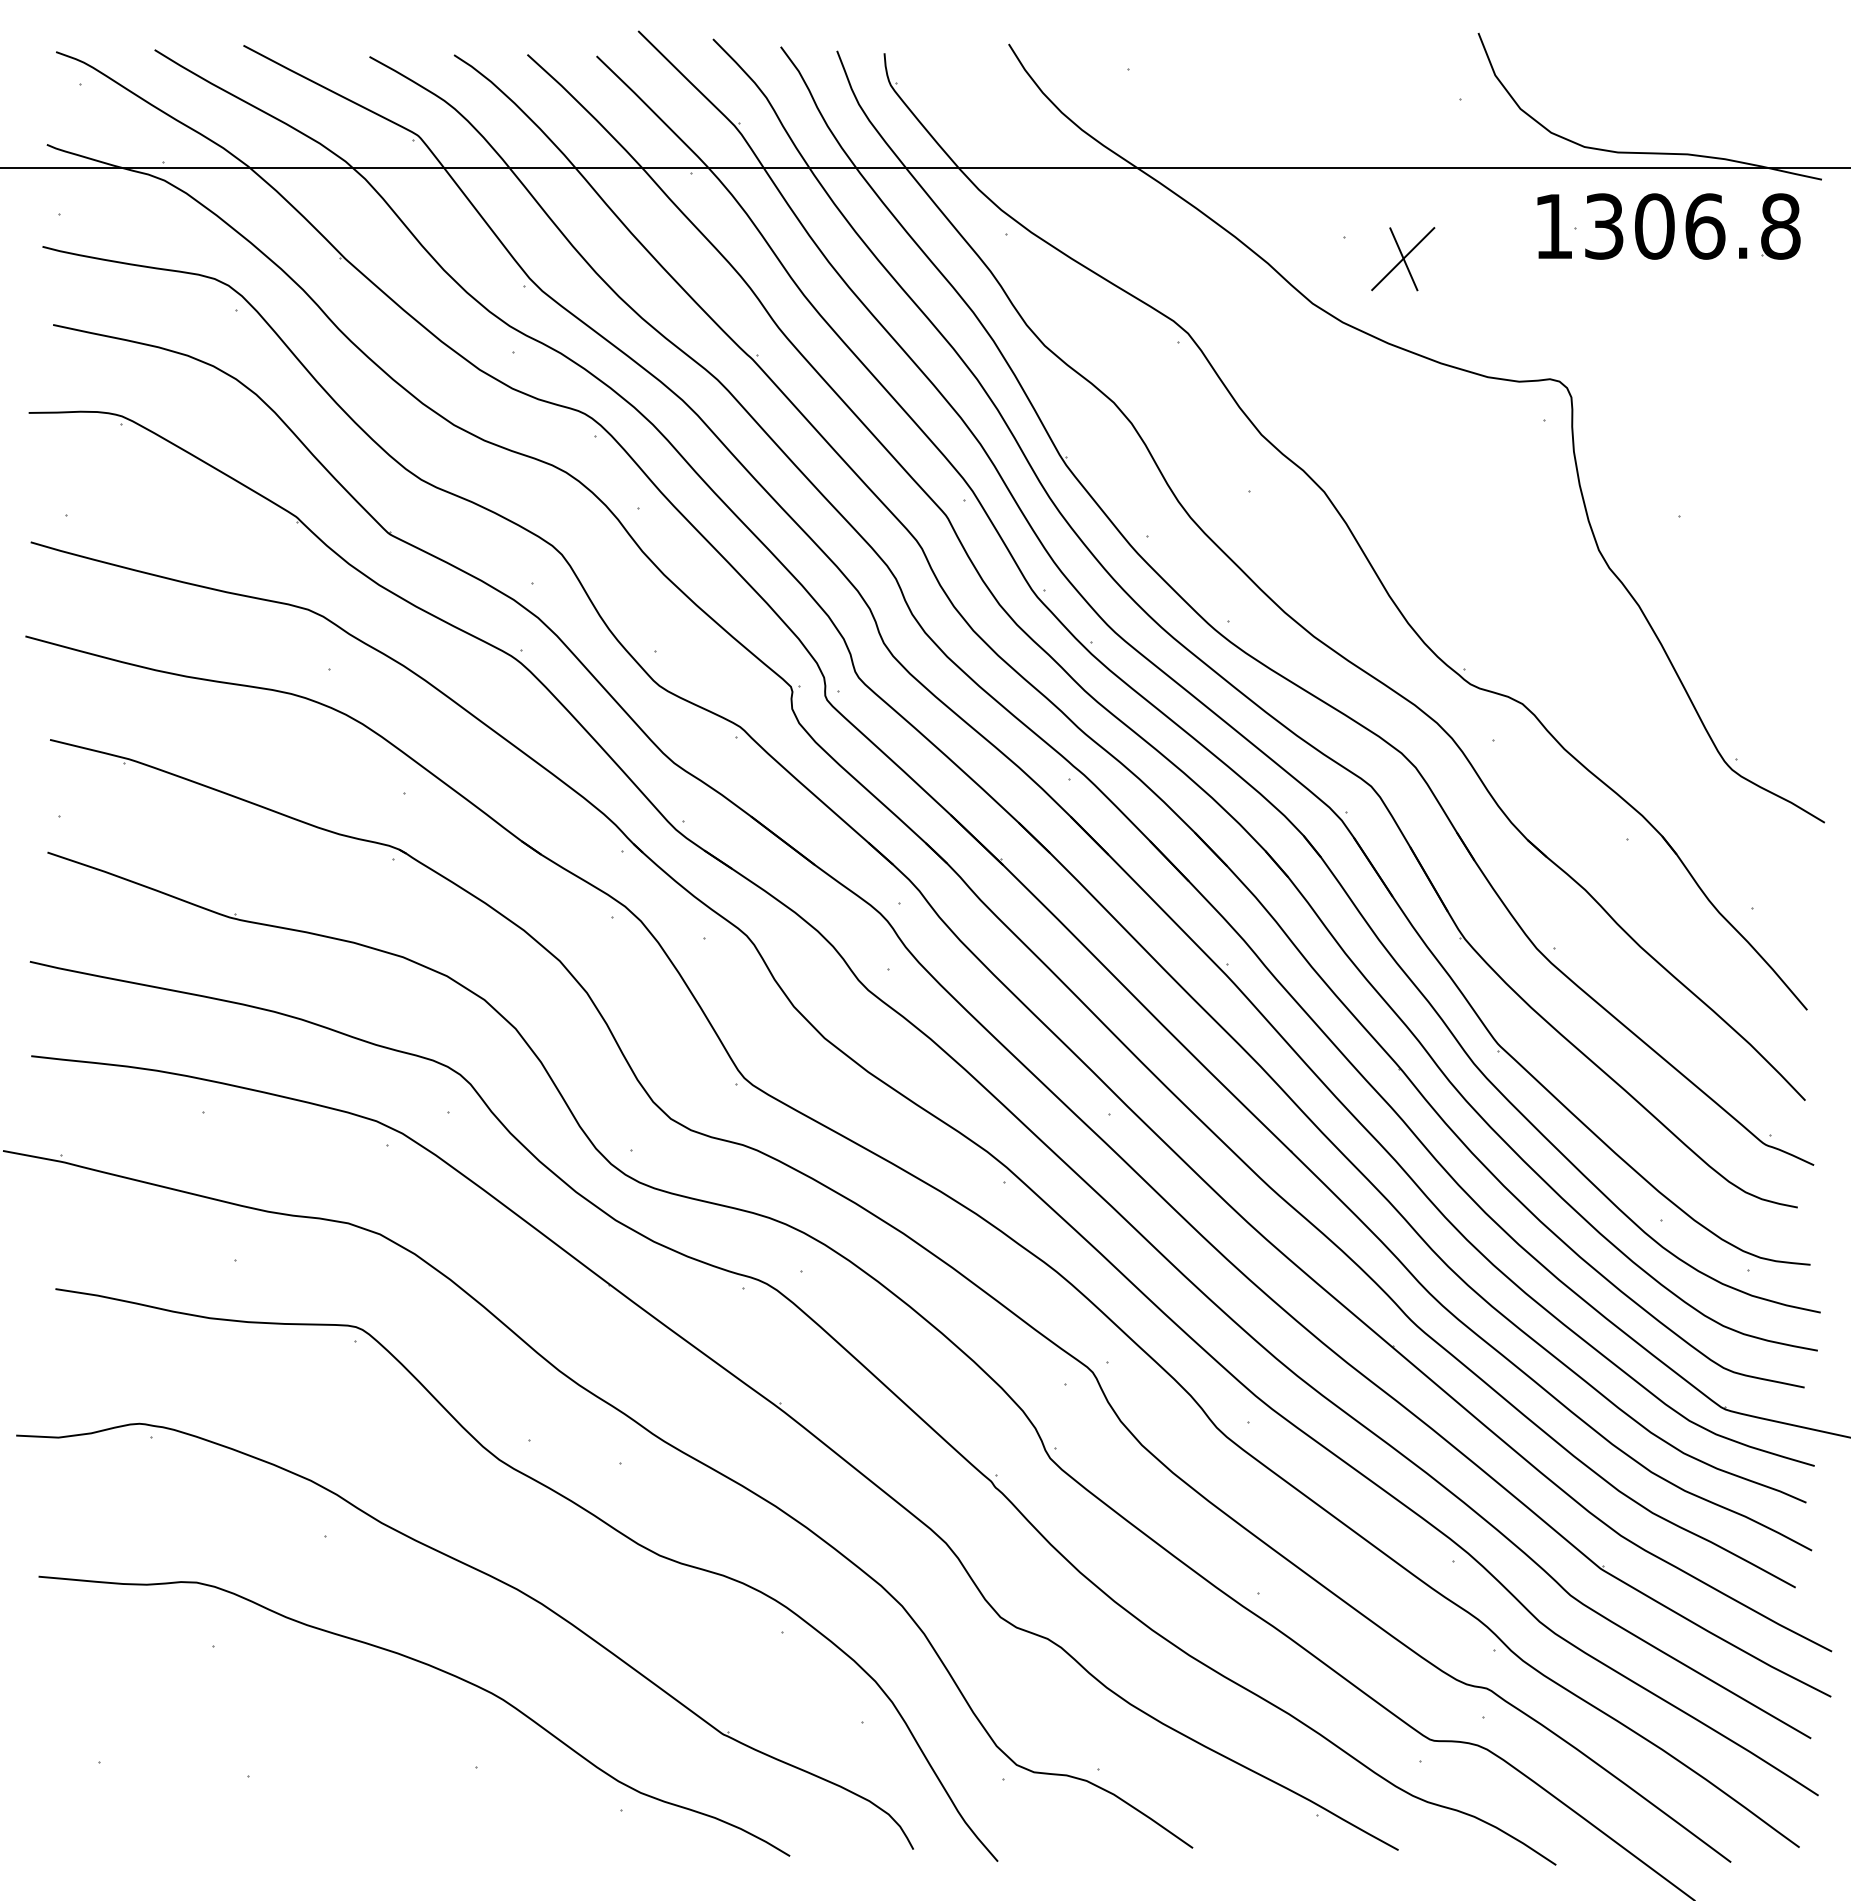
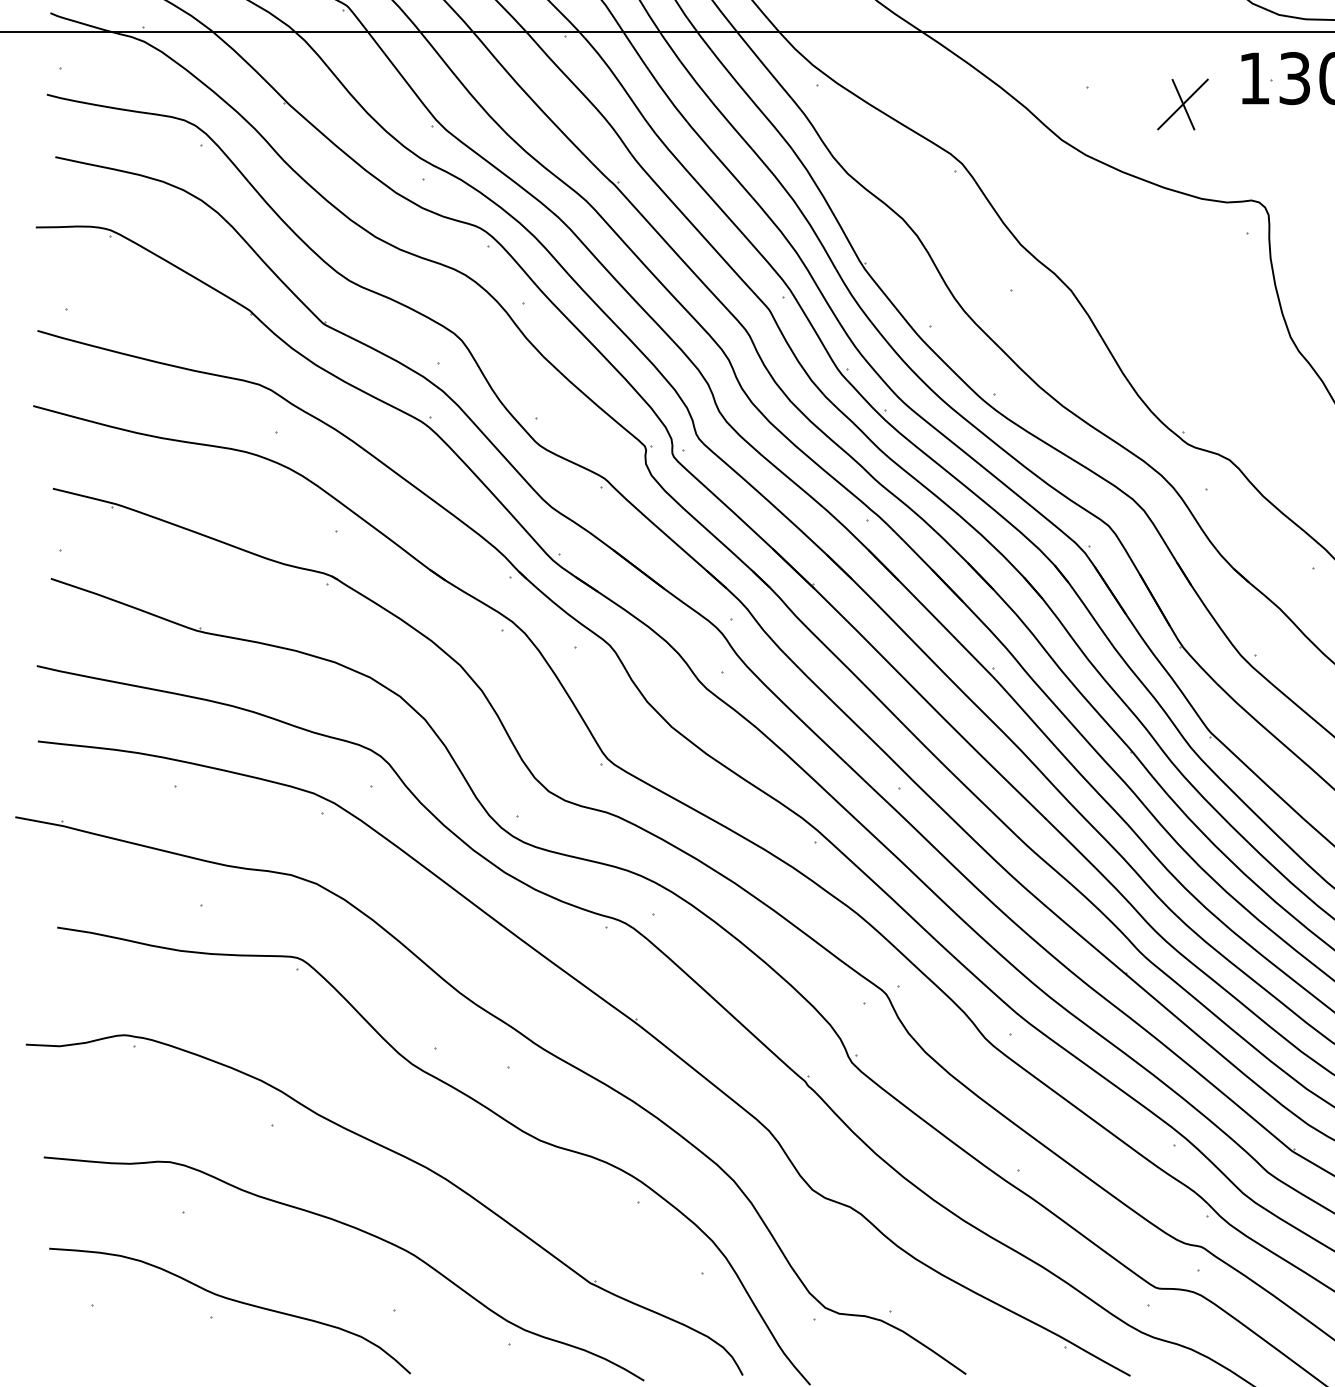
part: (1403, 259) -> (1183, 104), moved
curve: (275, 1756) -> (233, 1301), added

